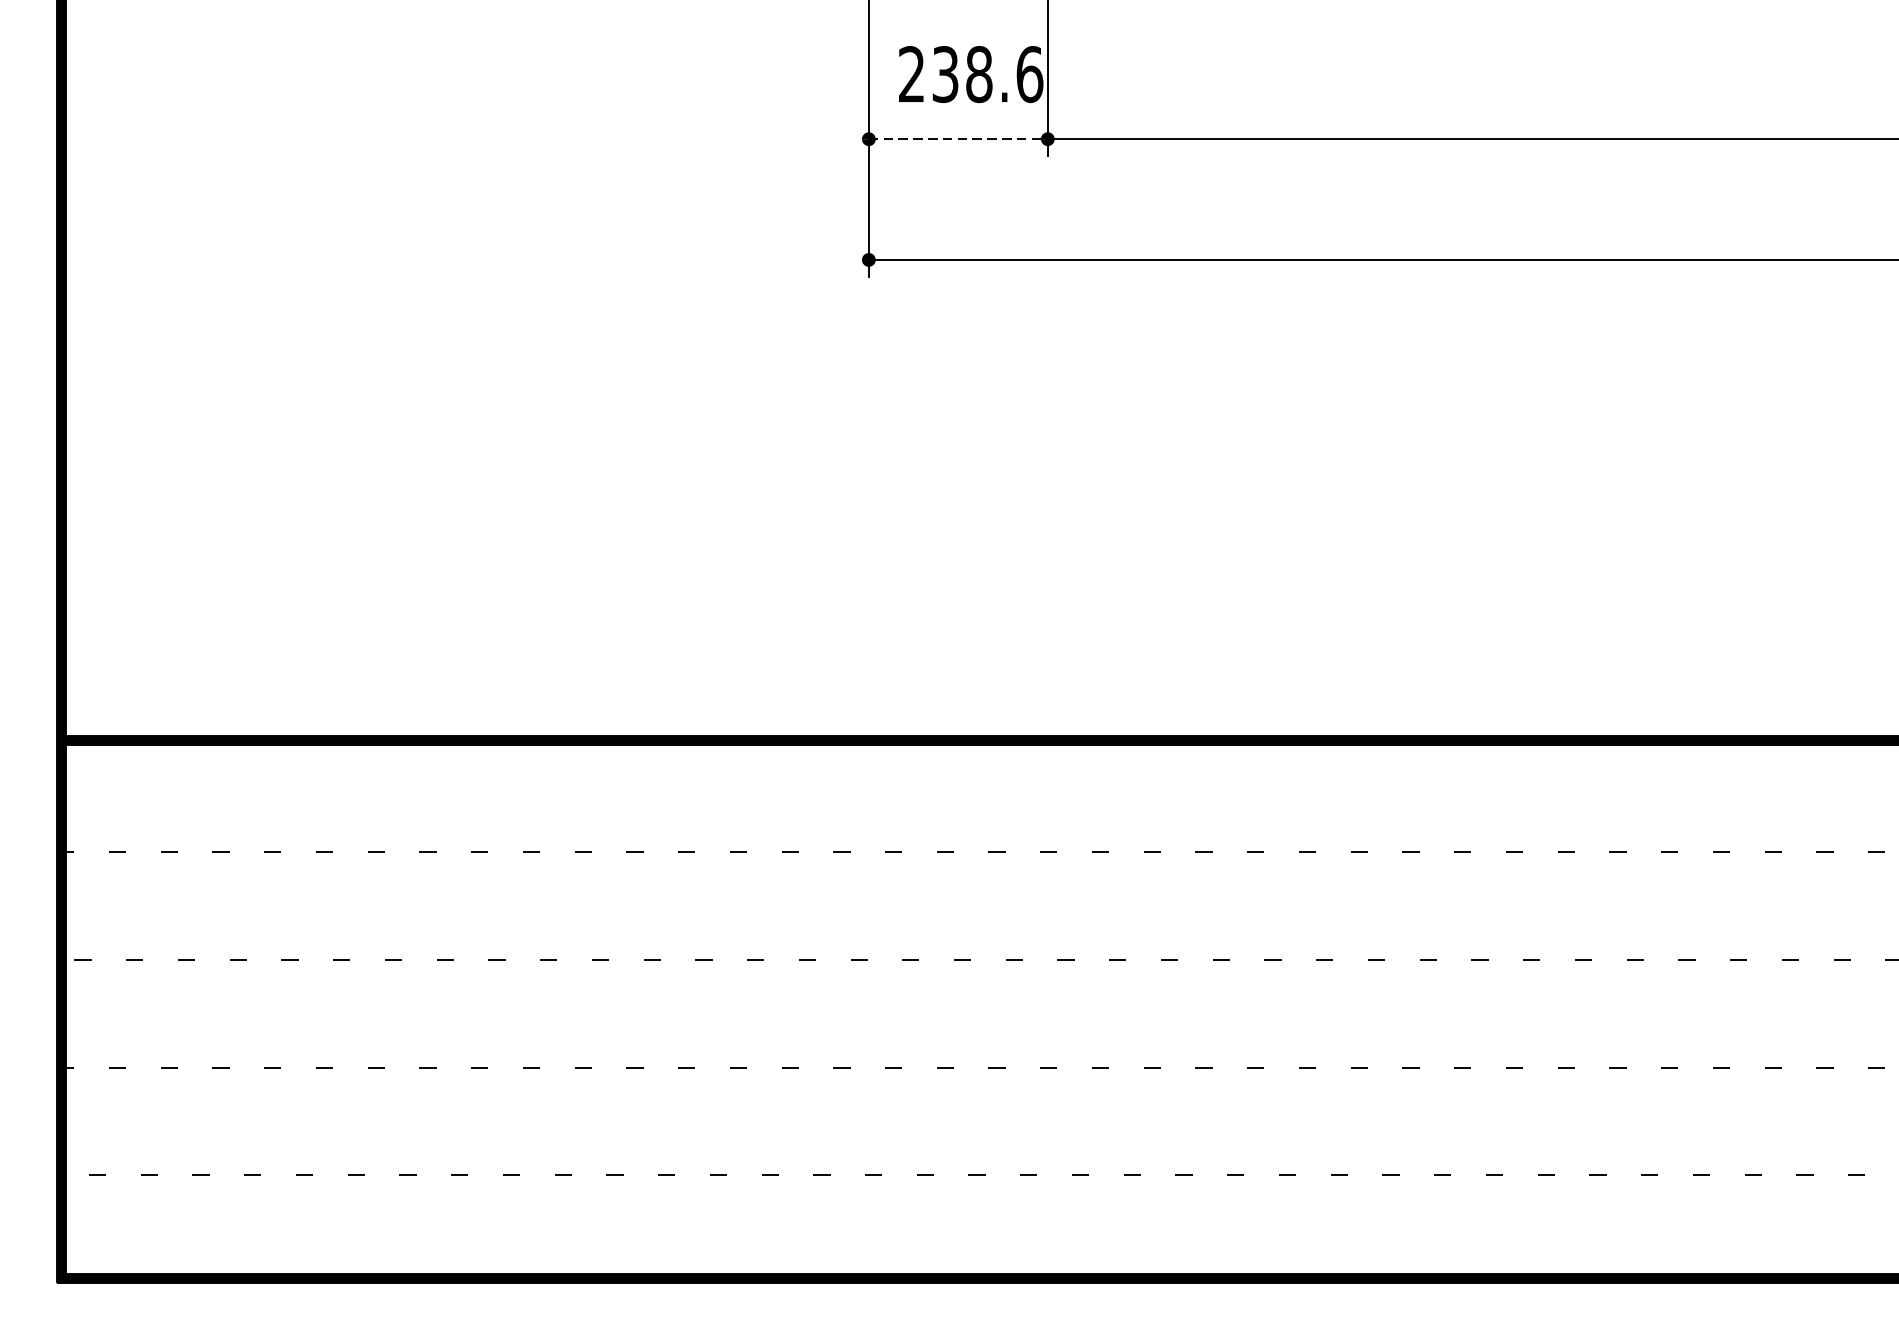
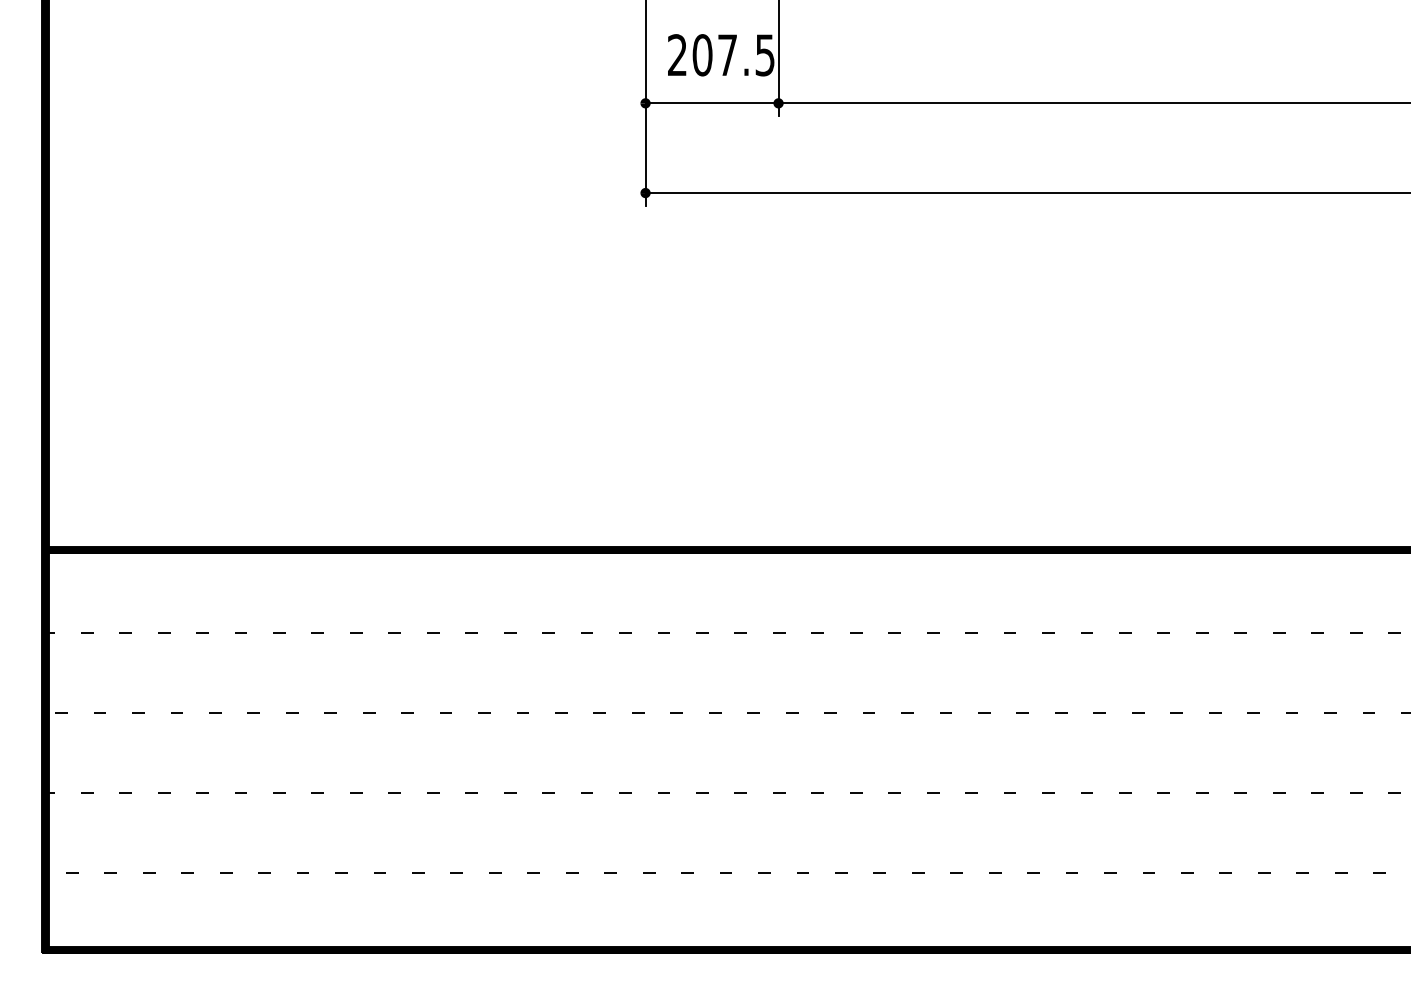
text: (987, 74) -> (733, 55), 238.6 -> 207.5
line: (958, 139) -> (712, 103), dashed -> solid

